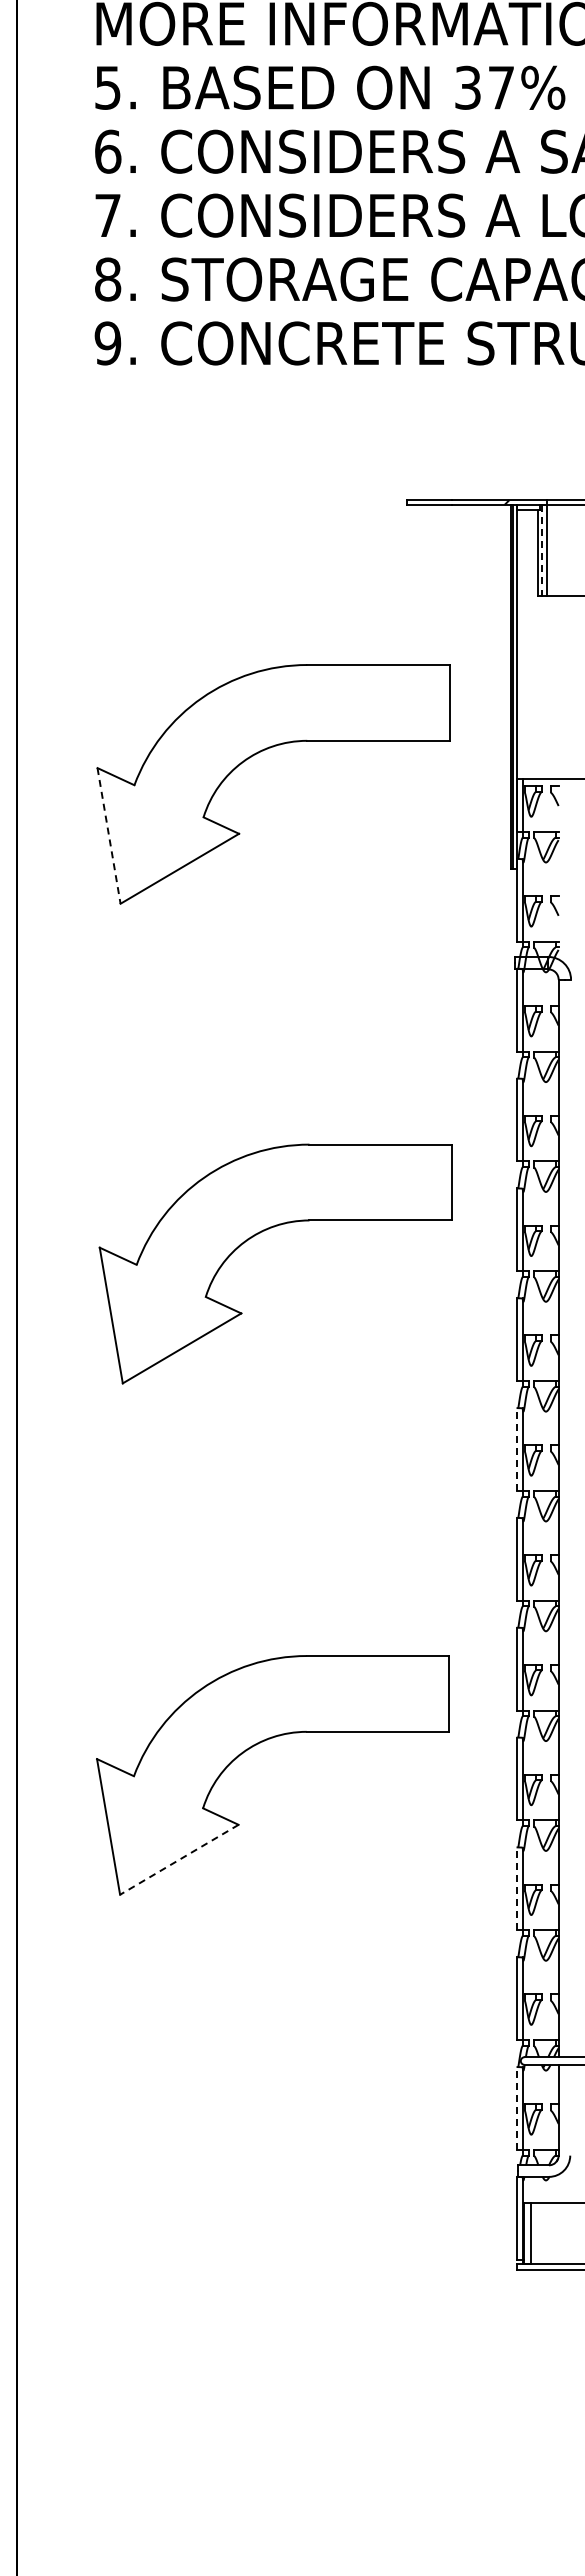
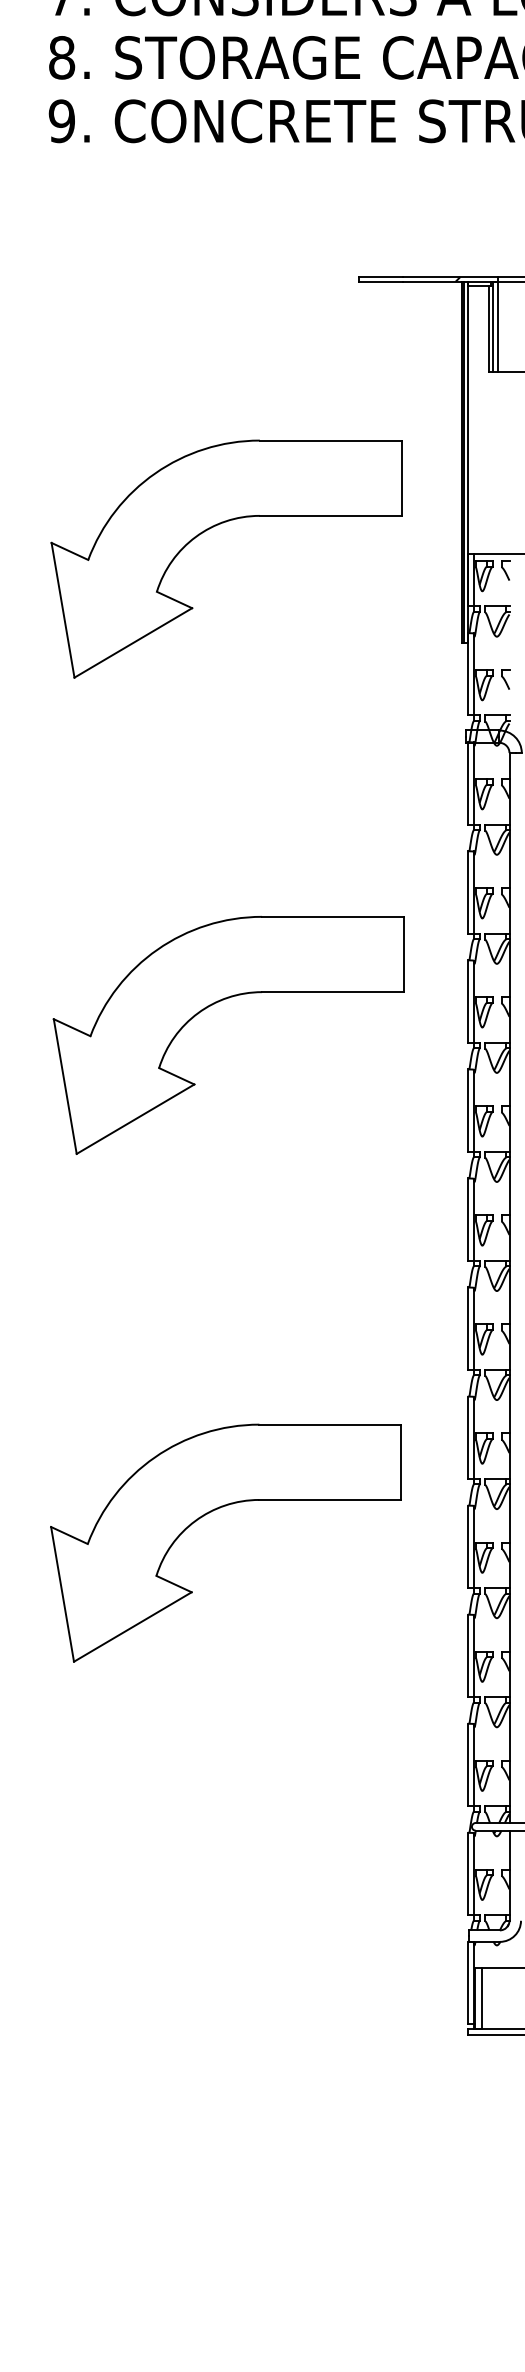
line: (542, 550) -> (493, 326), dashed -> solid
line: (109, 835) -> (63, 609), dashed -> solid
line: (516, 1449) -> (467, 1219), dashed -> solid
line: (179, 1859) -> (133, 1626), dashed -> solid
line: (516, 1888) -> (467, 1655), dashed -> solid
line: (516, 2107) -> (467, 1872), dashed -> solid

